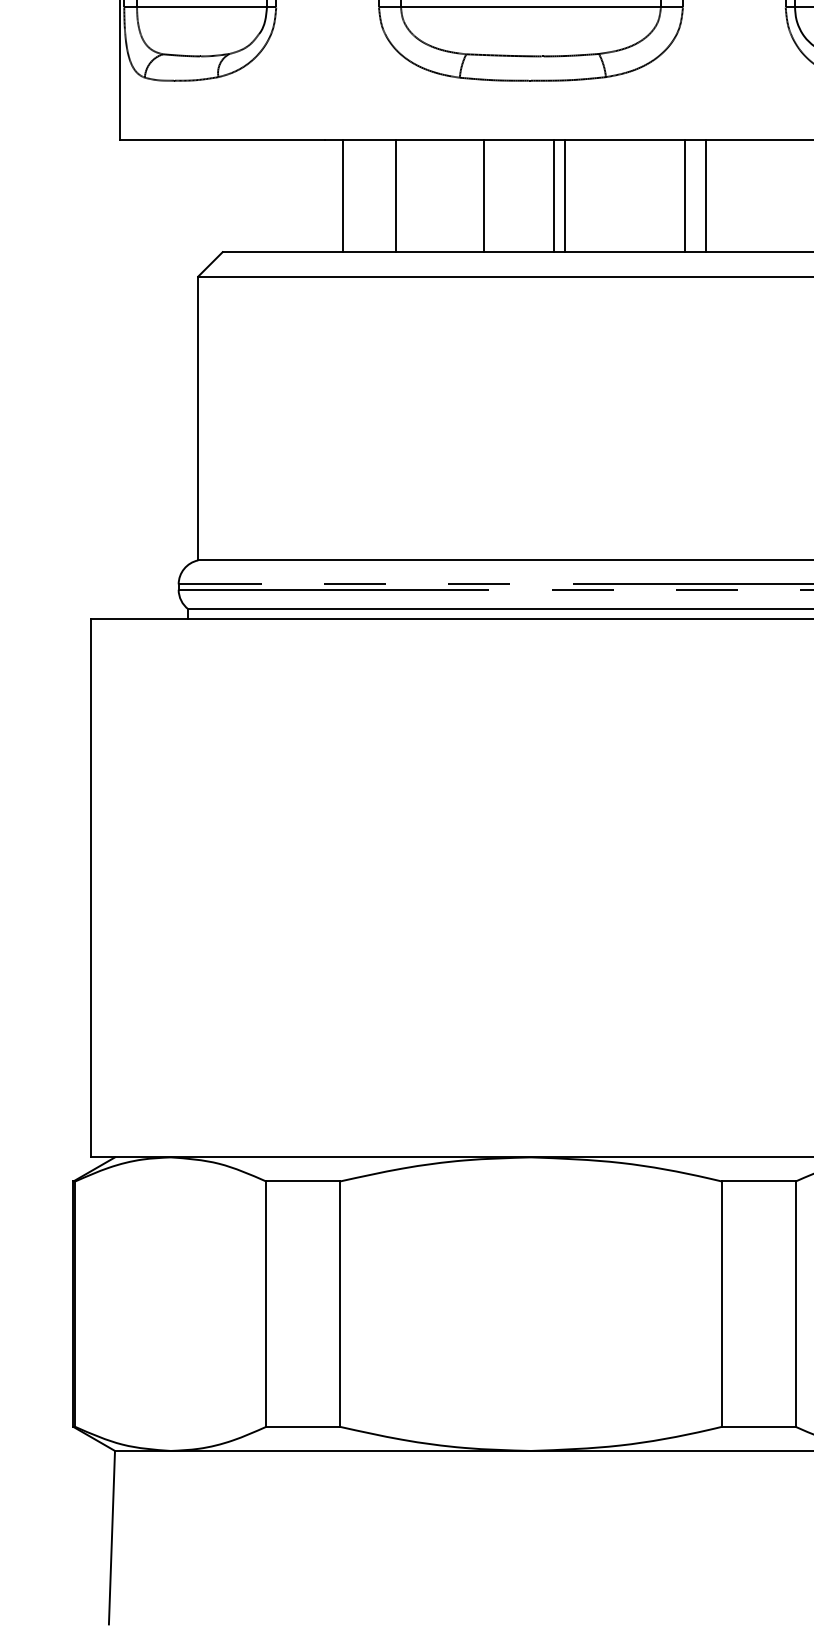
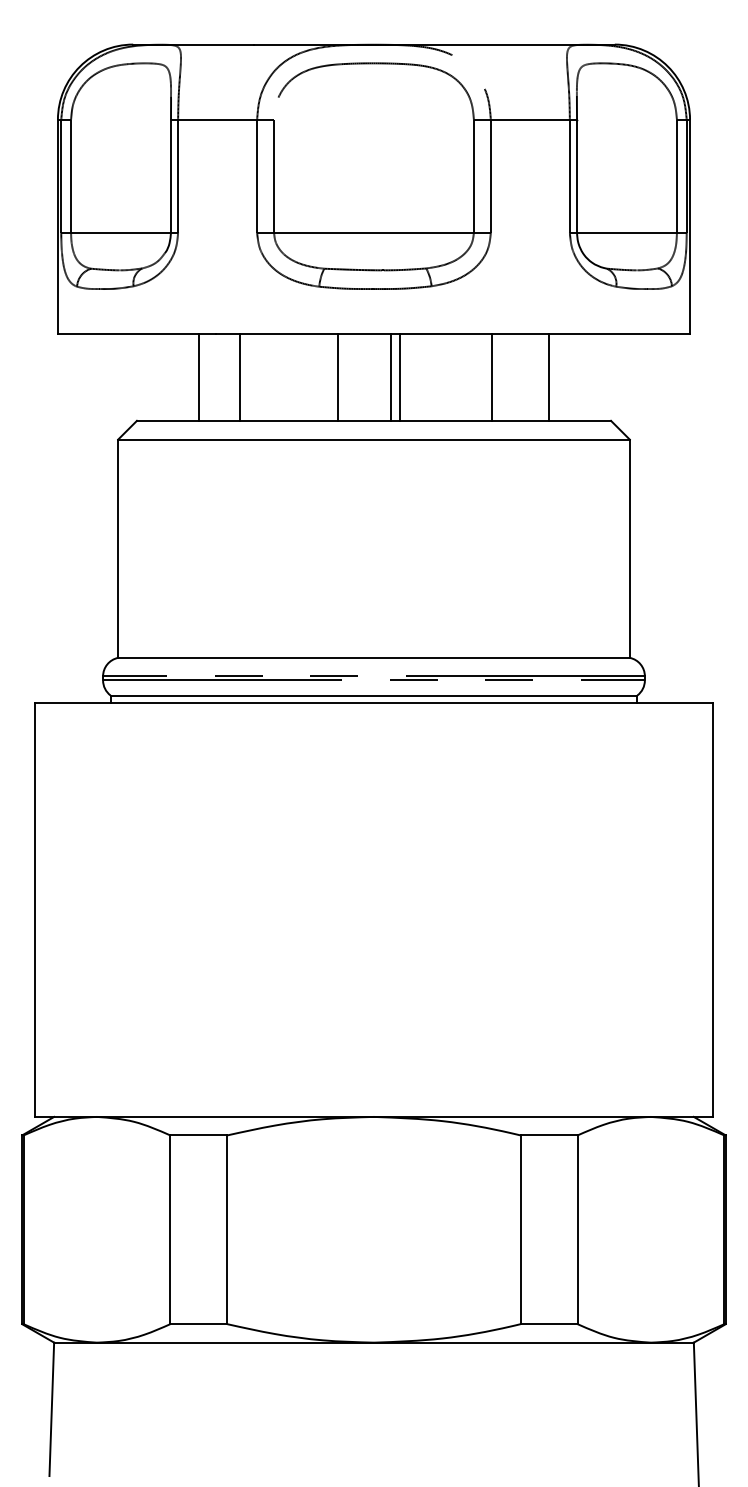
line: (343, 195) -> (199, 377), moved
line: (396, 195) -> (240, 377), moved
line: (705, 195) -> (548, 377), moved

